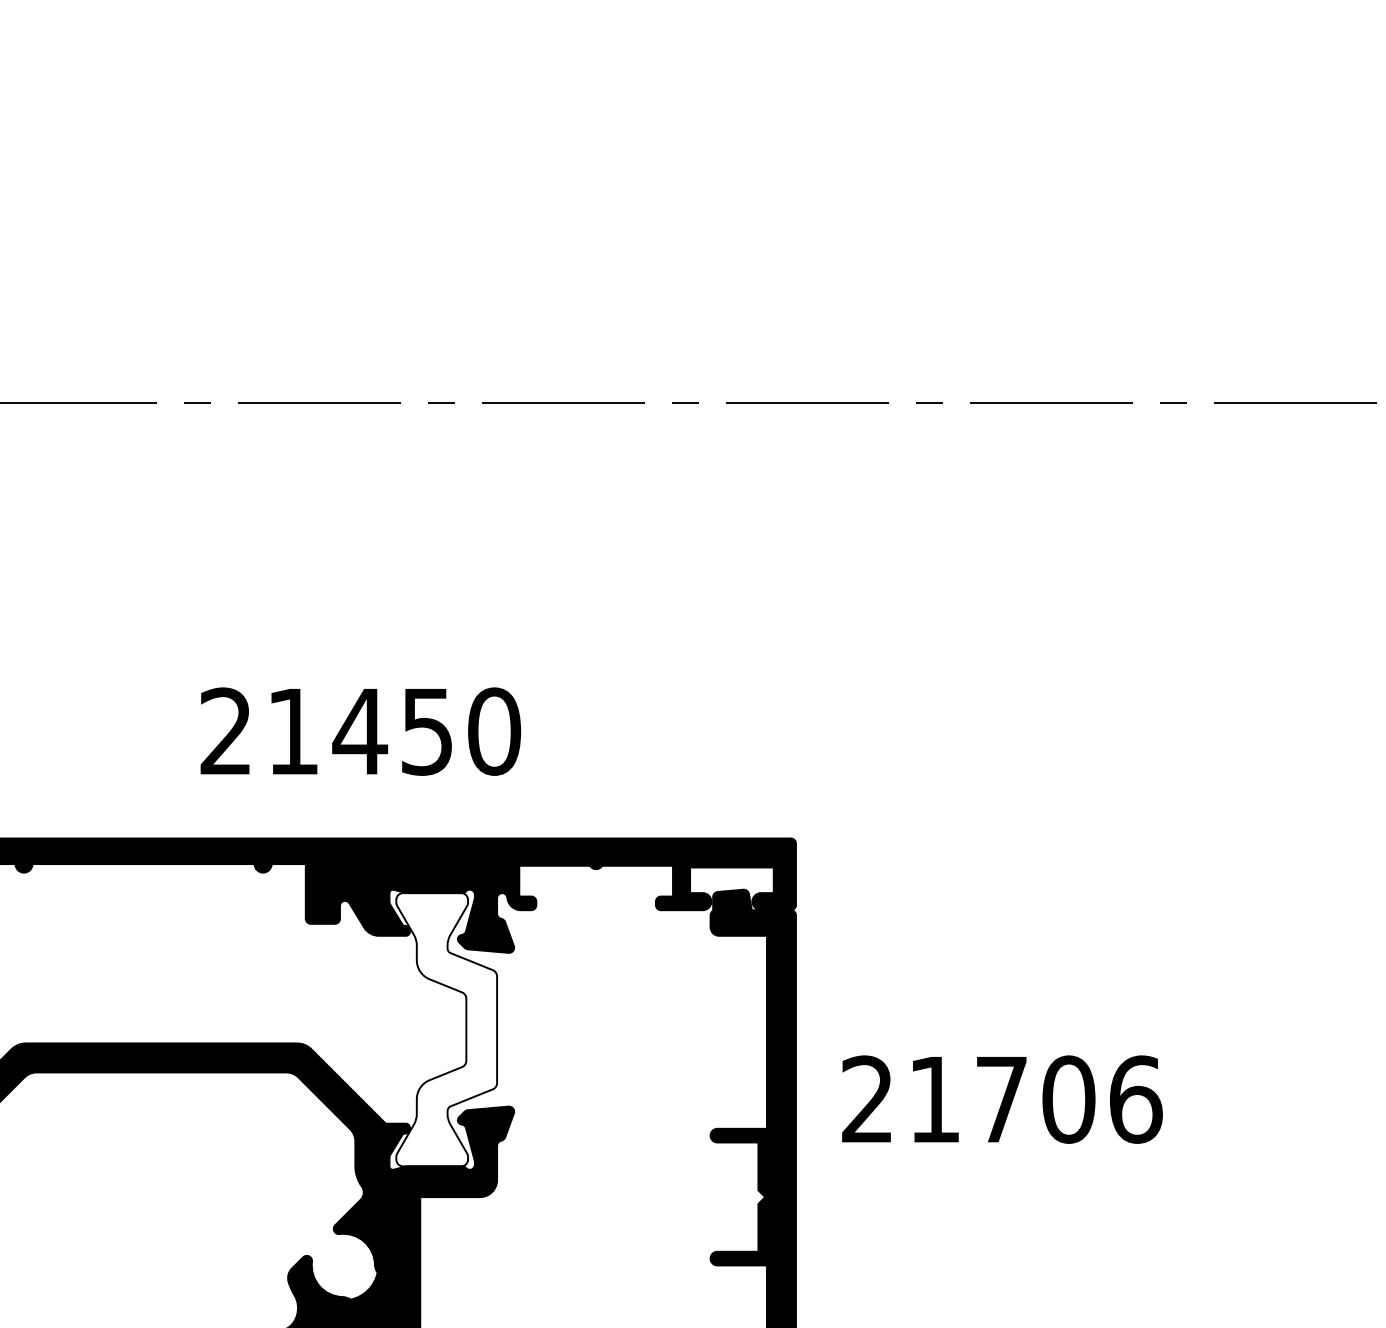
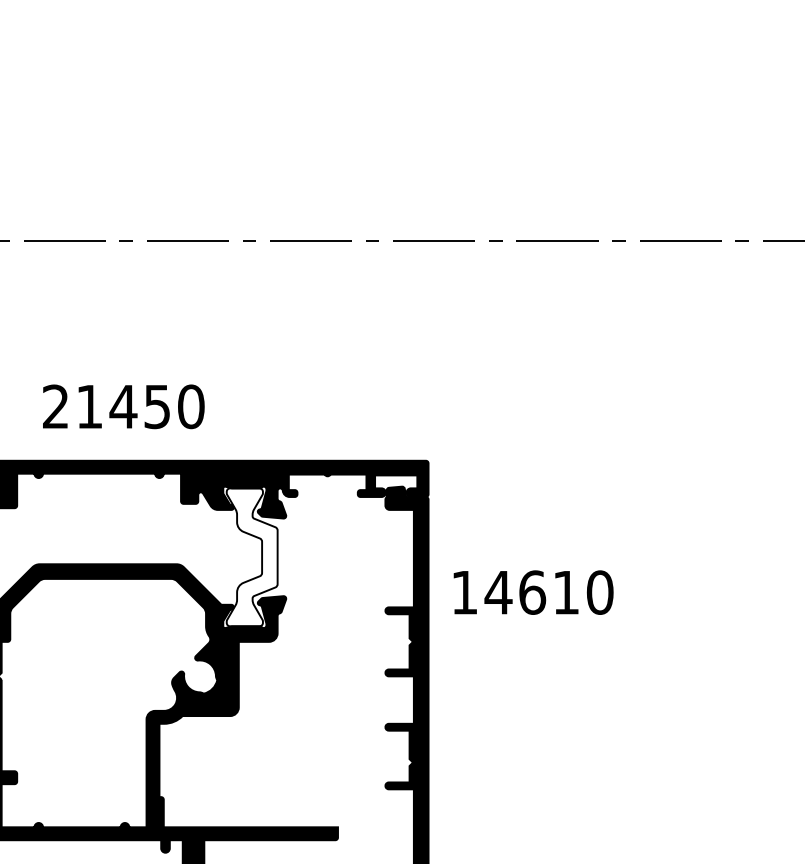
text: (360, 730) -> (123, 406), moved
text: (1001, 1099) -> (532, 592), 21706 -> 14610

